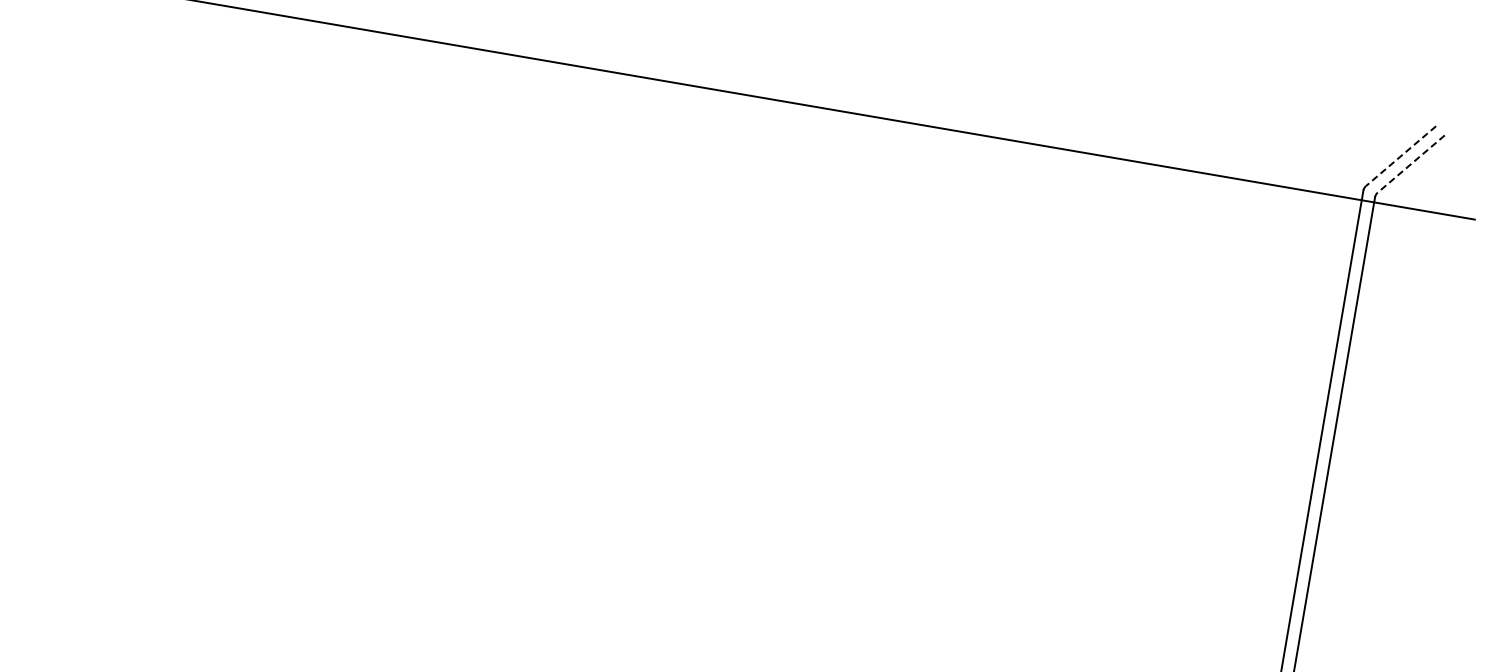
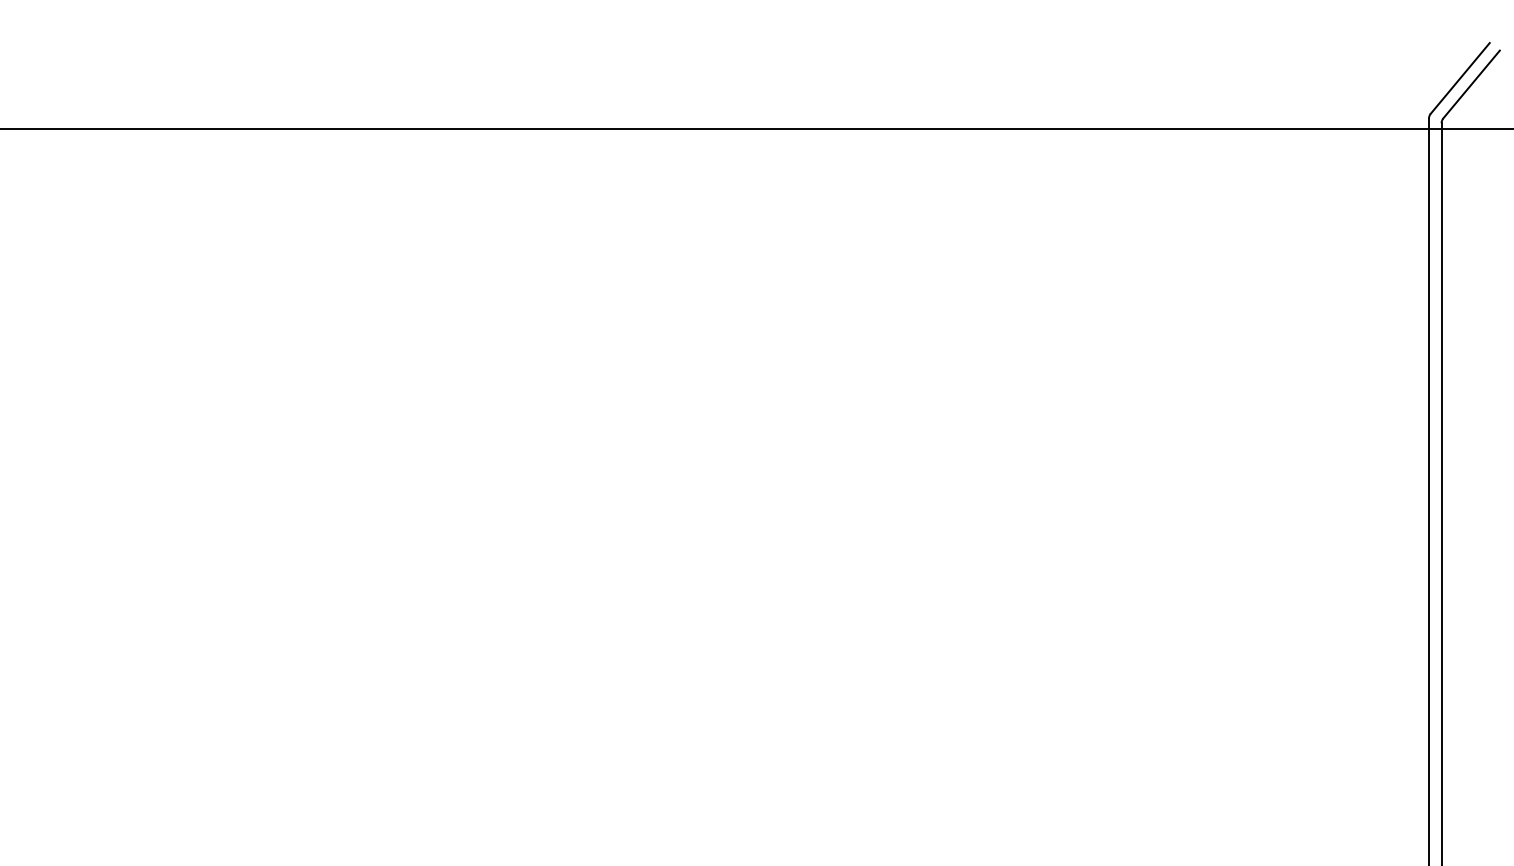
line: (1400, 156) -> (1459, 78), dashed -> solid
line: (1411, 164) -> (1471, 84), dashed -> solid

